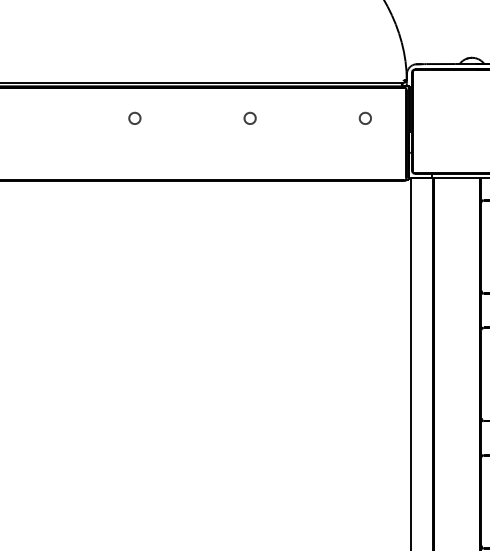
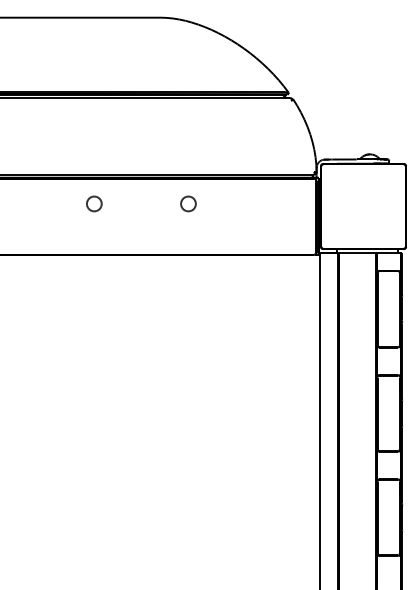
part: (134, 117) -> (93, 203), size x1.6
part: (250, 117) -> (188, 203), size x1.6
part: (365, 117) -> (282, 203), removed

